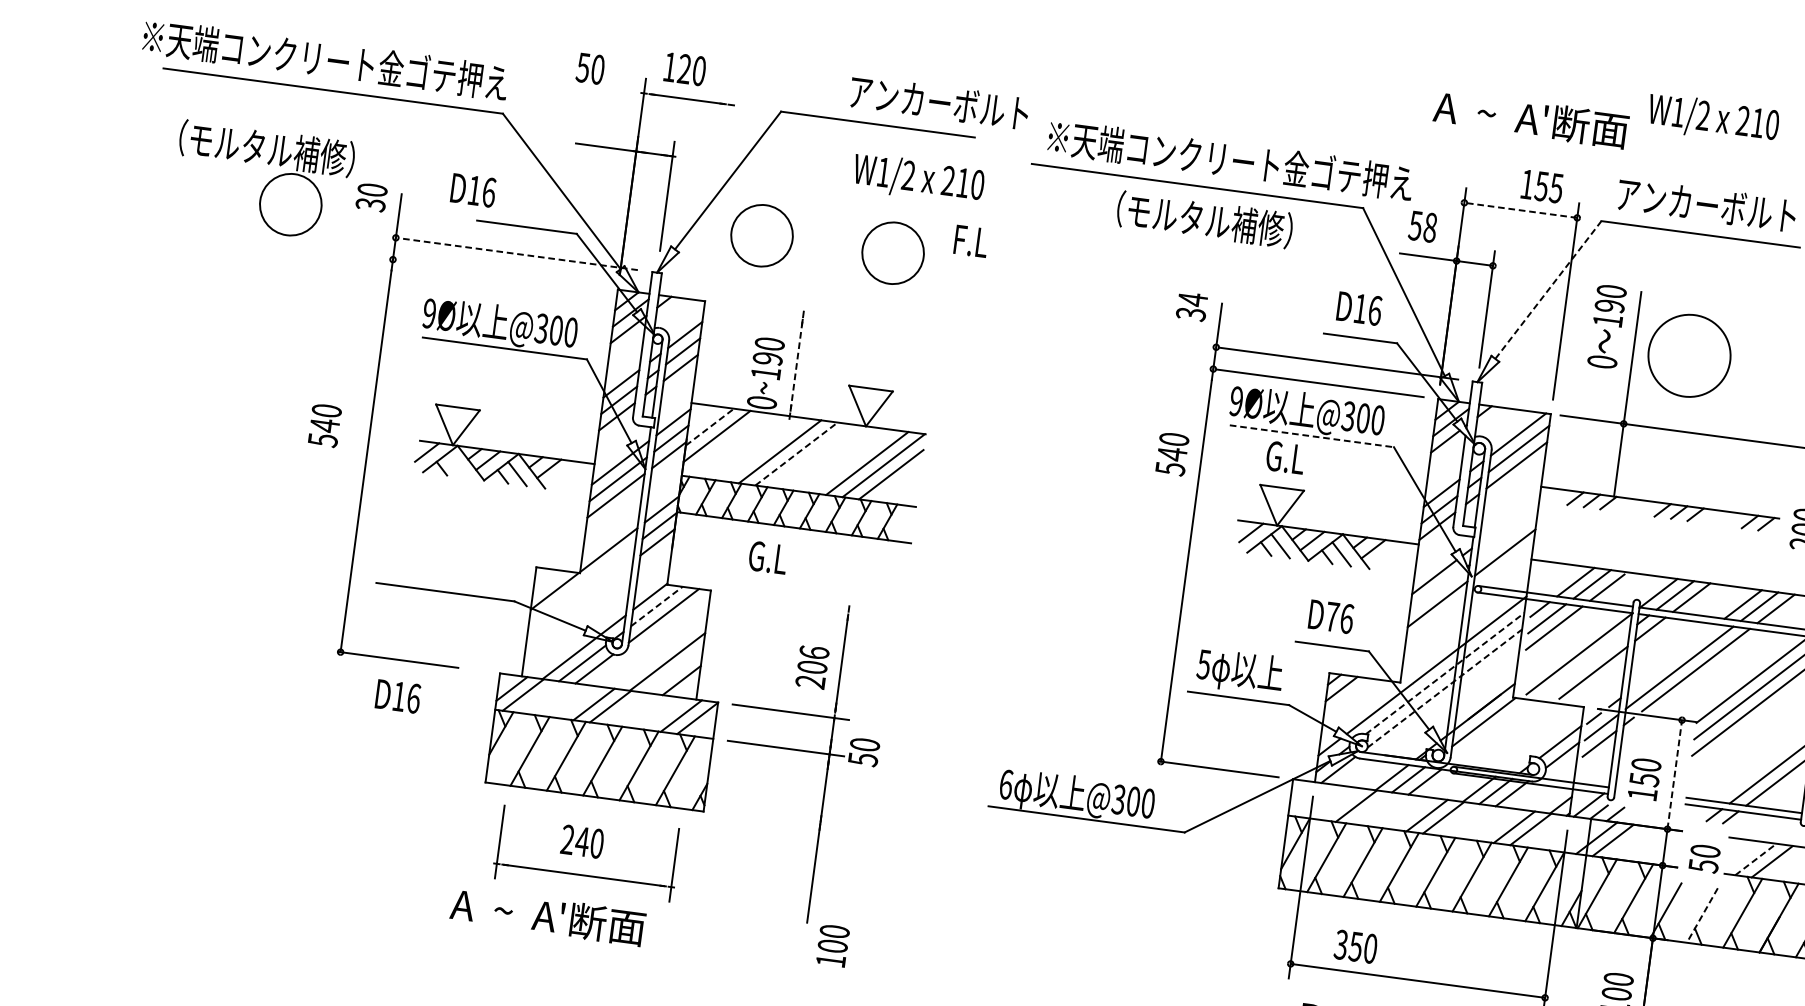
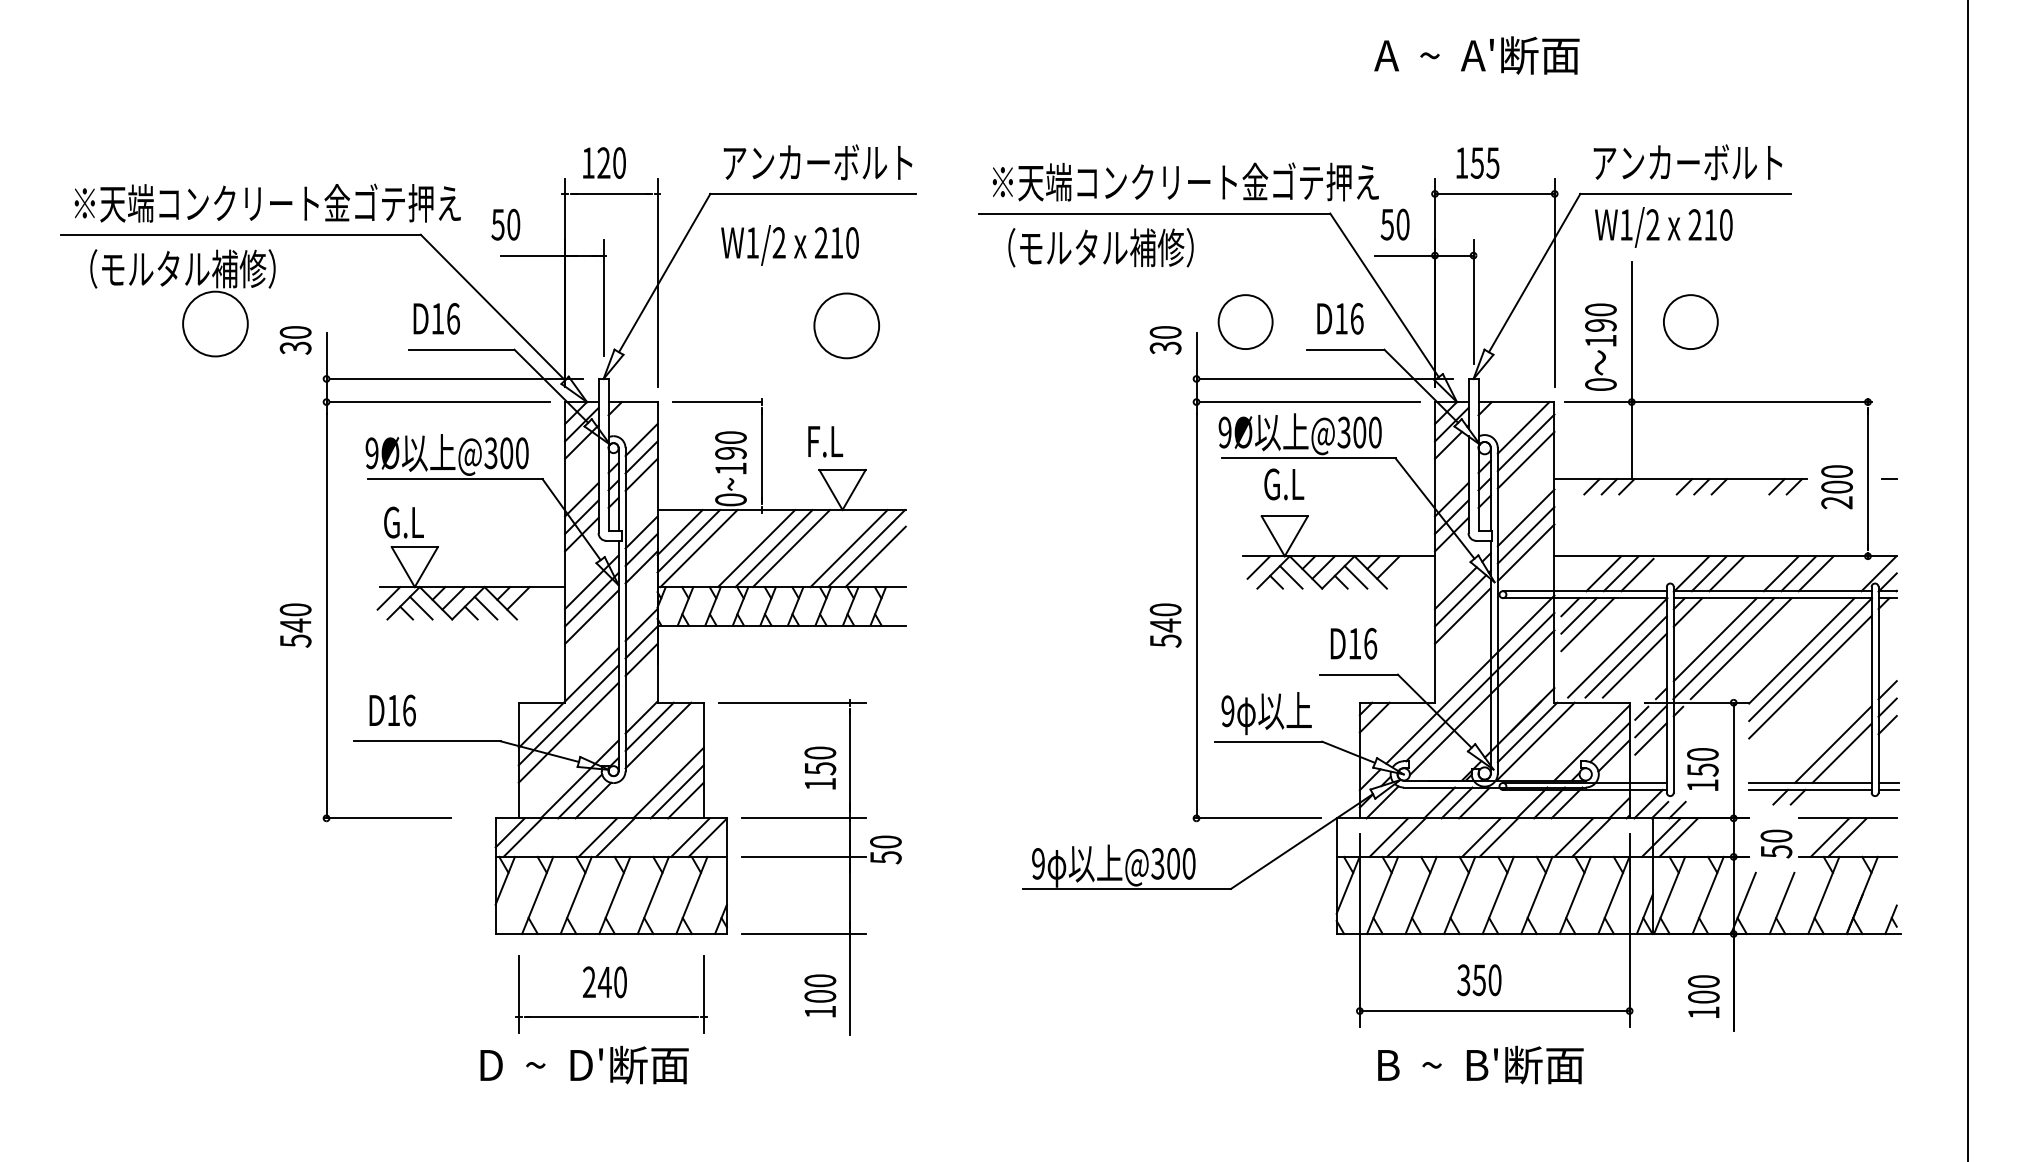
text: (325, 59) -> (267, 202), moved
text: (590, 68) -> (505, 224), moved
text: (938, 102) -> (817, 162), moved
text: (1530, 119) -> (1476, 55), moved
text: (1713, 119) -> (1663, 227), moved
text: (918, 179) -> (789, 245), moved
part: (262, 181) -> (182, 303), moved
text: (1541, 185) -> (1477, 162), moved
line: (720, 188) -> (657, 282), added
text: (473, 190) -> (436, 318), moved
line: (1520, 209) -> (1494, 193), dashed -> solid
text: (1204, 219) -> (1100, 247), moved
text: (1429, 227) -> (1402, 224), 58 -> 50
circle: (761, 235) -> (707, 325), removed
text: (971, 241) -> (825, 441), moved
line: (518, 253) -> (456, 378), dashed -> solid
line: (499, 274) -> (439, 402), added
line: (1548, 289) -> (1534, 272), dashed -> solid
text: (1192, 299) -> (1165, 332), 34 -> 30
circle: (1269, 299) -> (1245, 321), added
line: (760, 309) -> (716, 402), added
text: (1606, 326) -> (1600, 346), moved
circle: (1689, 356) -> (1690, 322), size x0.62
line: (796, 365) -> (761, 456), dashed -> solid
text: (324, 425) -> (295, 625), moved
line: (710, 427) -> (680, 532), dashed -> solid
line: (1312, 436) -> (1309, 458), dashed -> solid
line: (725, 444) -> (698, 548), added
line: (796, 454) -> (774, 548), dashed -> solid
text: (1172, 454) -> (1165, 625), moved
line: (812, 456) -> (791, 548), added
line: (456, 465) -> (421, 607), added
line: (1509, 519) -> (1525, 517), added
line: (1506, 536) -> (1525, 535), added
text: (767, 557) -> (403, 522), moved
line: (581, 585) -> (568, 715), added
line: (1437, 589) -> (1460, 600), added
line: (579, 601) -> (568, 732), added
line: (794, 601) -> (792, 702), added
line: (657, 606) -> (650, 726), dashed -> solid
text: (1331, 616) -> (1354, 643), D76 -> D16
line: (1671, 658) -> (1714, 639), added
line: (1585, 662) -> (1625, 656), added
text: (1203, 664) -> (1227, 711), 5 -> 9
text: (812, 667) -> (820, 768), 206 -> 150
line: (673, 670) -> (676, 791), added
line: (1445, 673) -> (1480, 687), dashed -> solid
line: (1445, 688) -> (1482, 702), dashed -> solid
text: (398, 696) -> (392, 710), moved
line: (1490, 731) -> (1535, 741), added
line: (1542, 739) -> (1591, 742), added
line: (1674, 774) -> (1733, 760), dashed -> solid
text: (1006, 784) -> (1038, 863), 6 -> 9
line: (1339, 803) -> (1388, 837), added
line: (775, 821) -> (803, 934), added
line: (1756, 859) -> (1830, 837), dashed -> solid
line: (1702, 915) -> (1782, 903), dashed -> solid
text: (550, 916) -> (582, 1064), A  ~  A'断面 -> D  ~  D'断面
text: (833, 945) -> (820, 995), moved
text: (1355, 947) -> (1479, 980), moved

